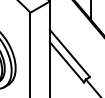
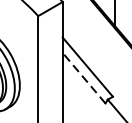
line: (66, 61) -> (83, 77), solid -> dashed

